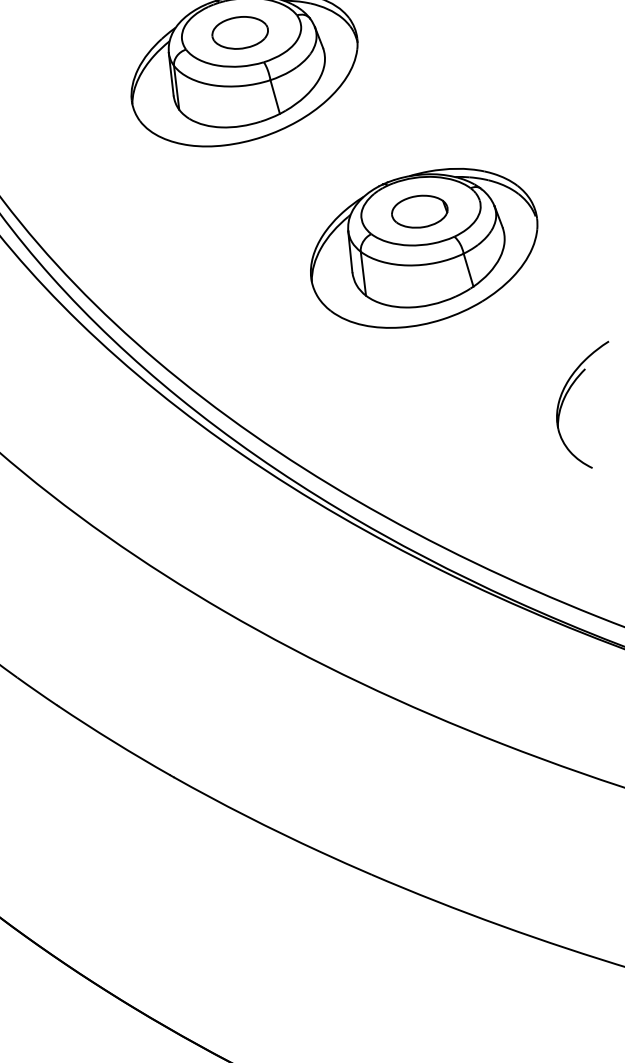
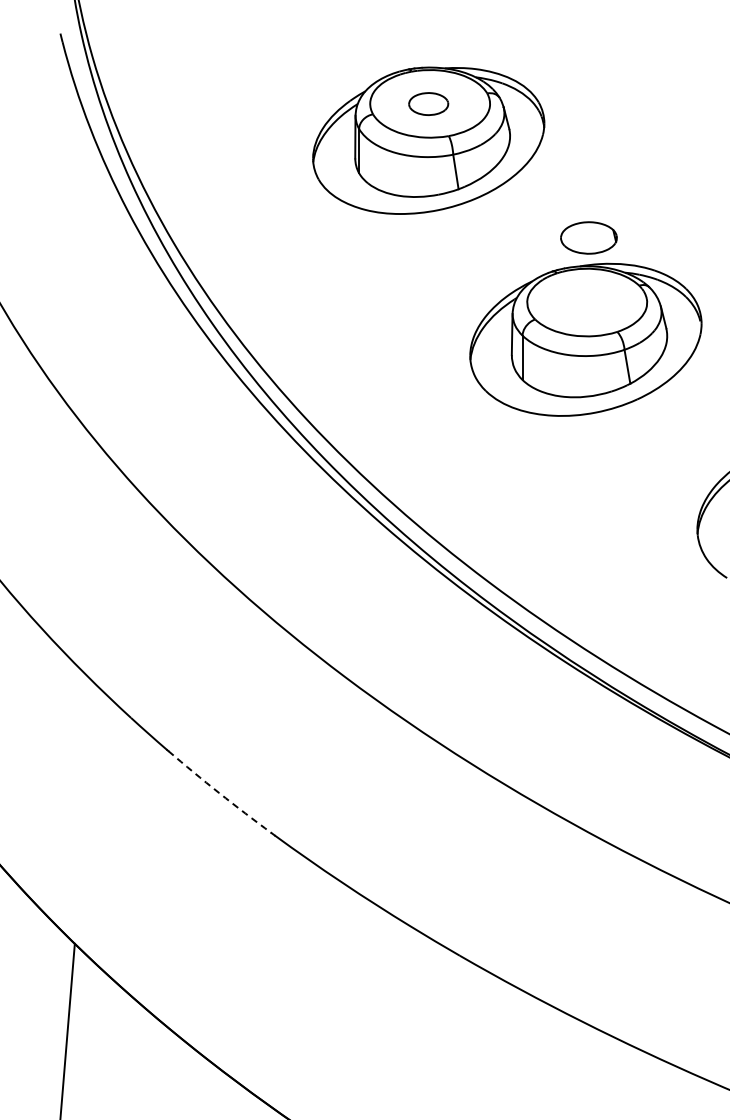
part: (239, 32) -> (428, 103), size x0.7
part: (419, 211) -> (588, 237), moved
arc: (114, 742) -> (219, 793), solid -> dashed

